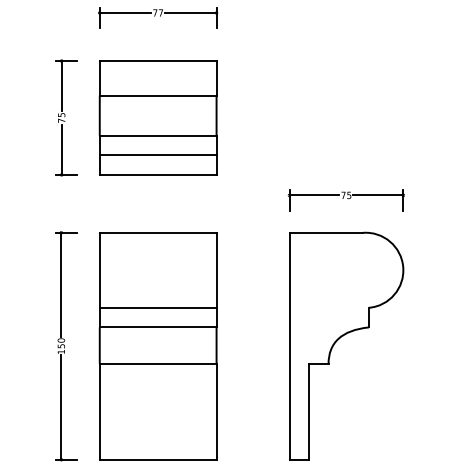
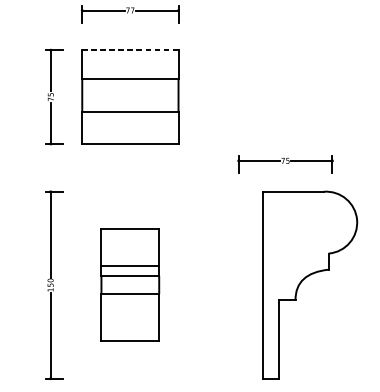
line: (157, 61) -> (129, 50), solid -> dashed
line: (157, 155) -> (129, 128), removed
part: (340, 338) -> (305, 278), moved
part: (157, 346) -> (129, 285), size x0.6

